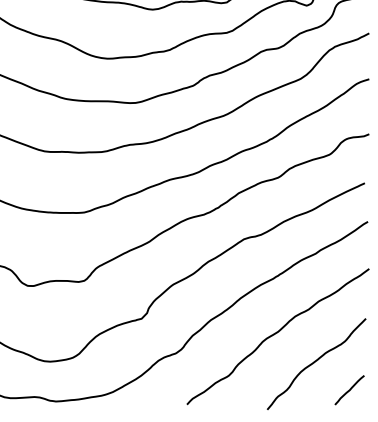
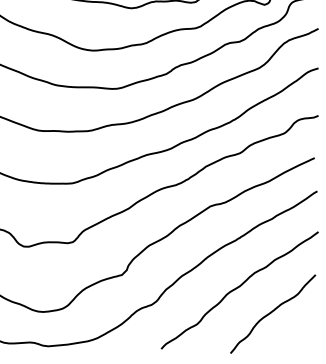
line: (349, 390) -> (301, 336), removed

